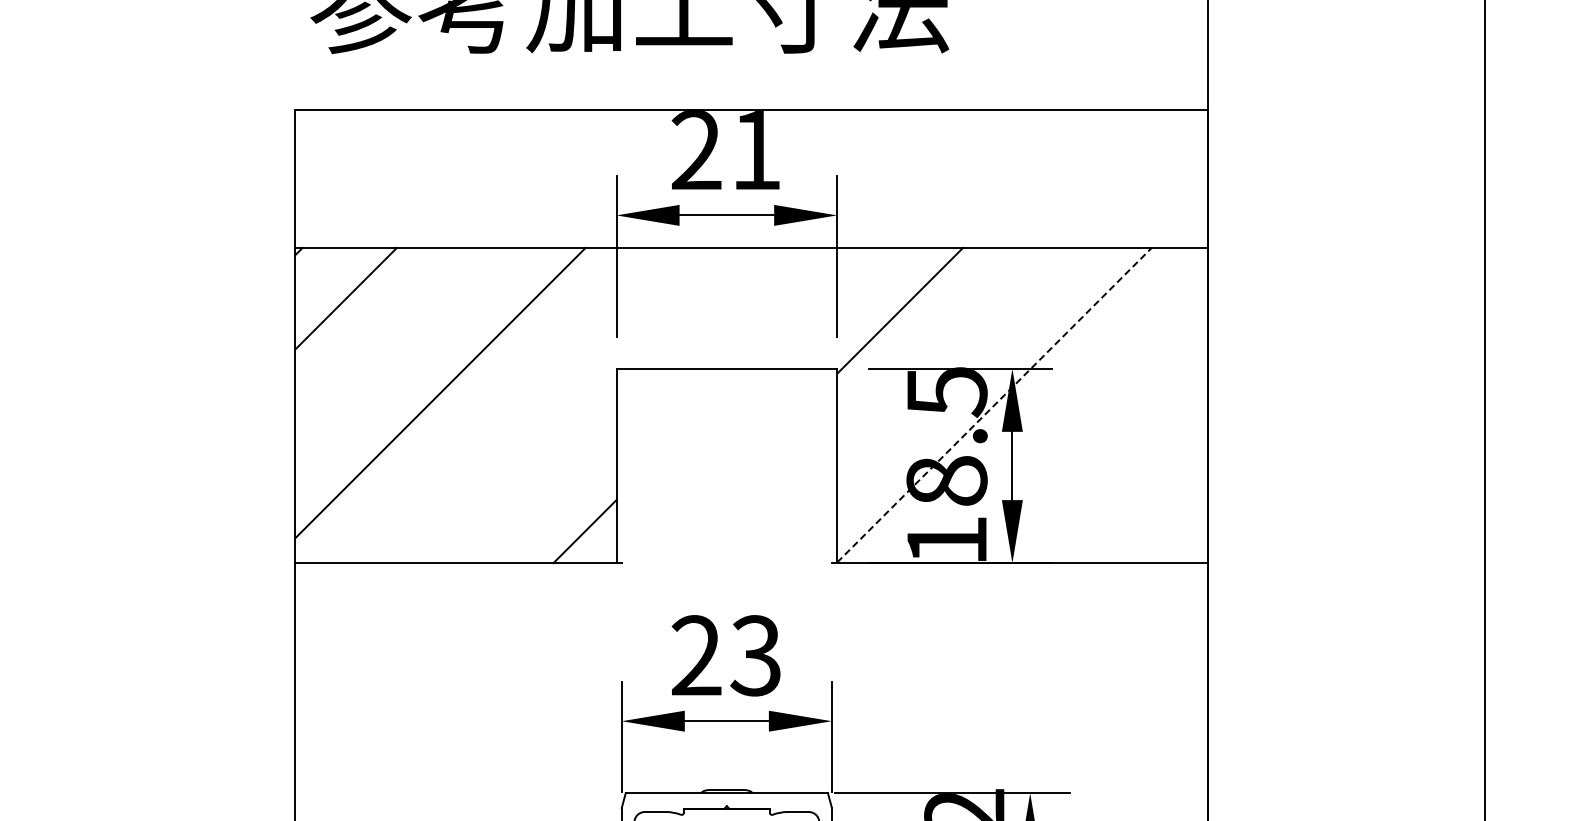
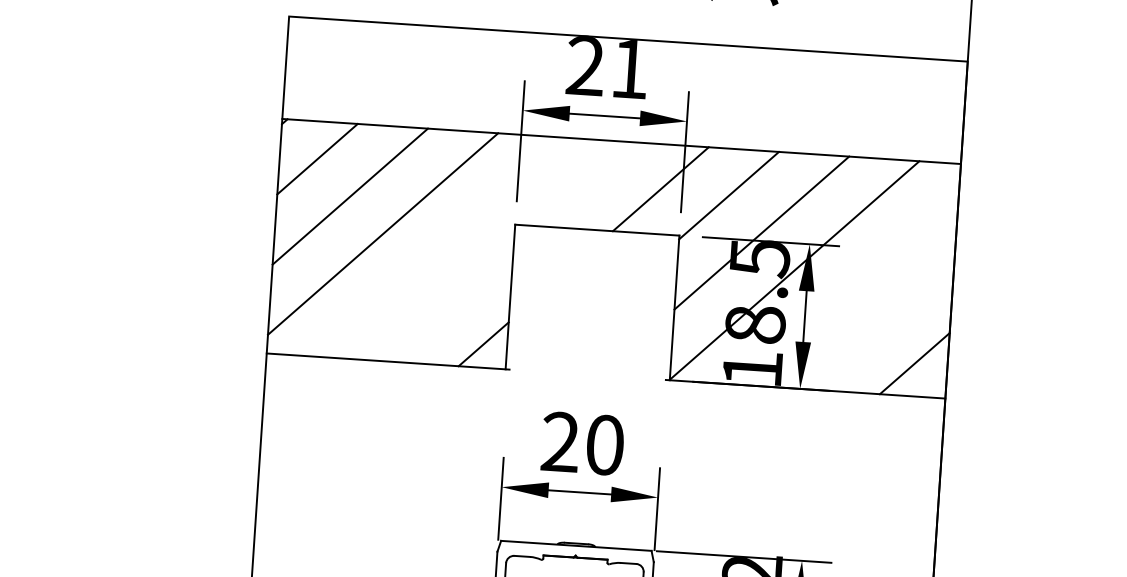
line: (807, 307) -> (660, 188), added
line: (393, 345) -> (350, 196), added
line: (947, 357) -> (762, 232), added
line: (994, 404) -> (794, 269), dashed -> solid
line: (1163, 519) -> (914, 363), added
text: (755, 655) -> (604, 444), 23 -> 20

